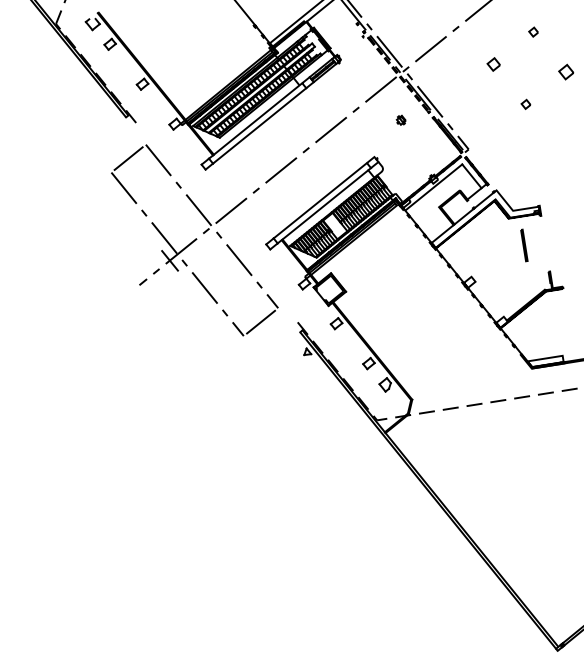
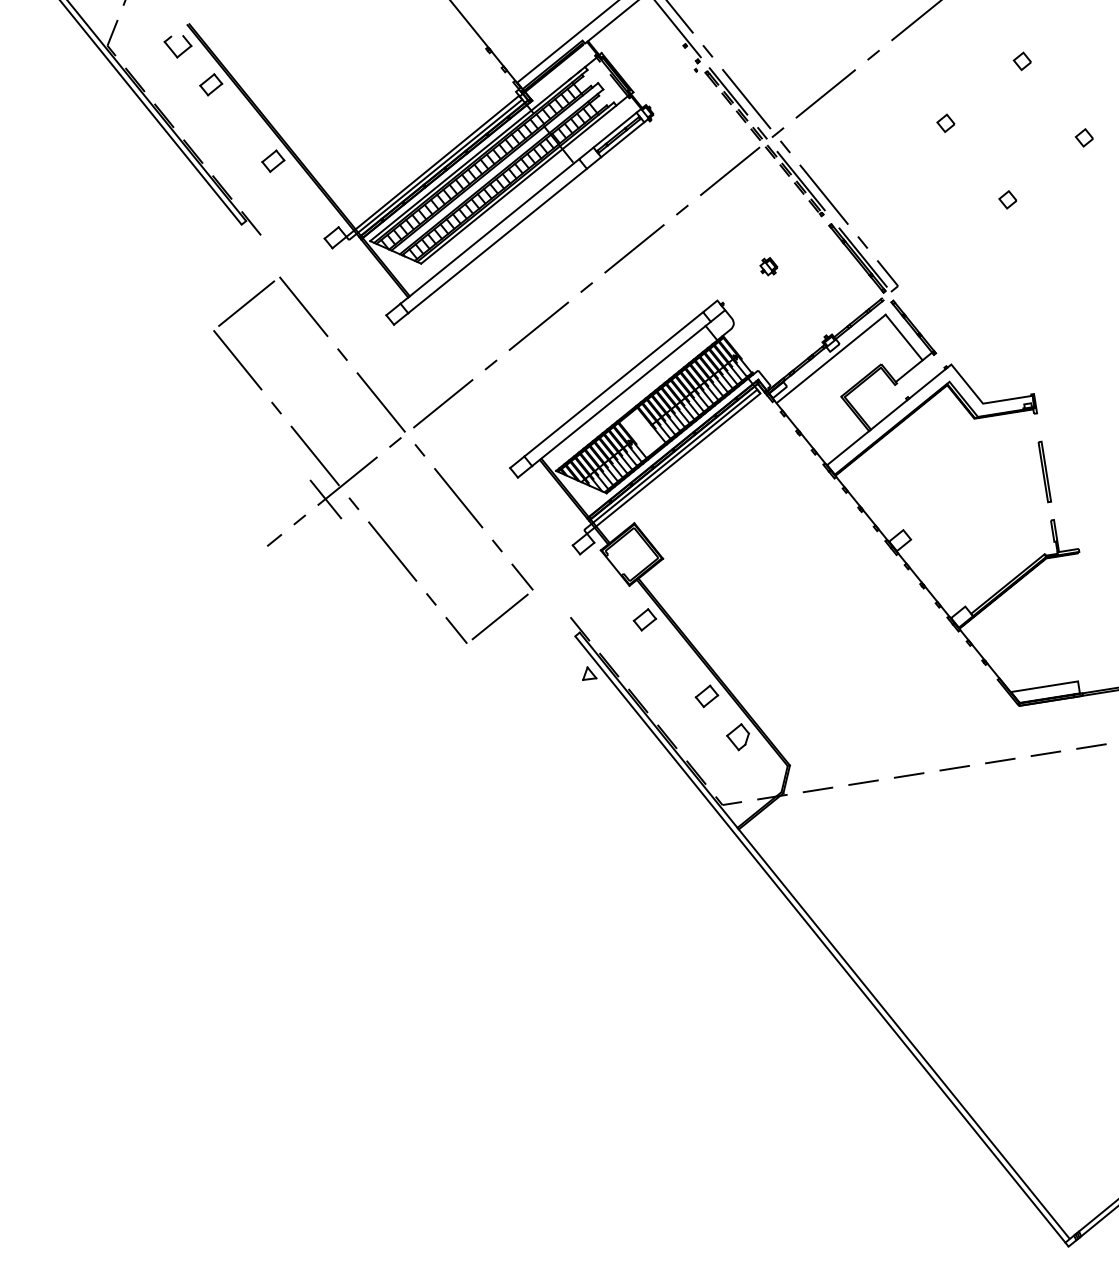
part: (493, 64) -> (945, 123), size x0.71
part: (565, 71) -> (1083, 136), size x0.62
part: (400, 119) -> (767, 265), moved
line: (524, 245) -> (1045, 472), moved

